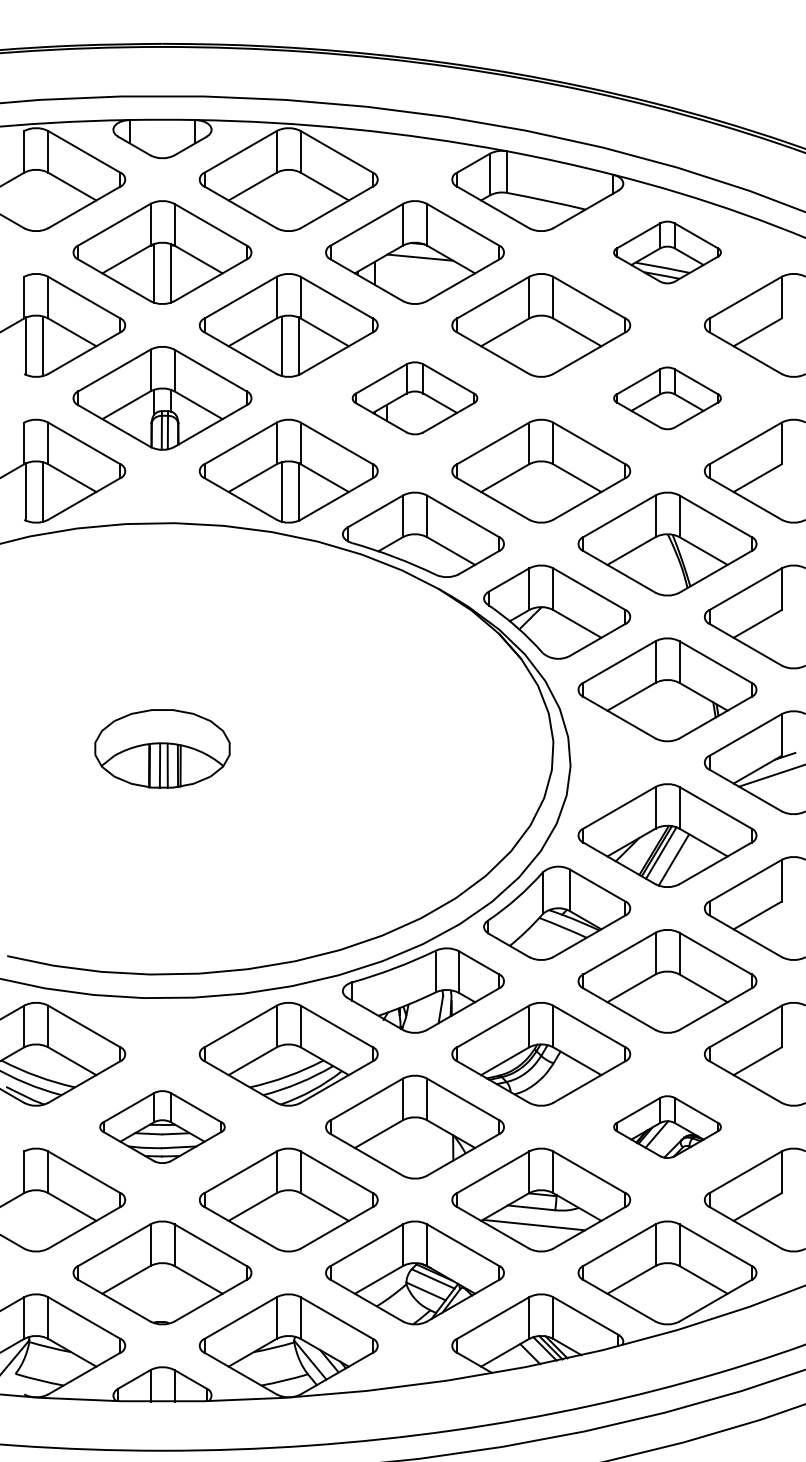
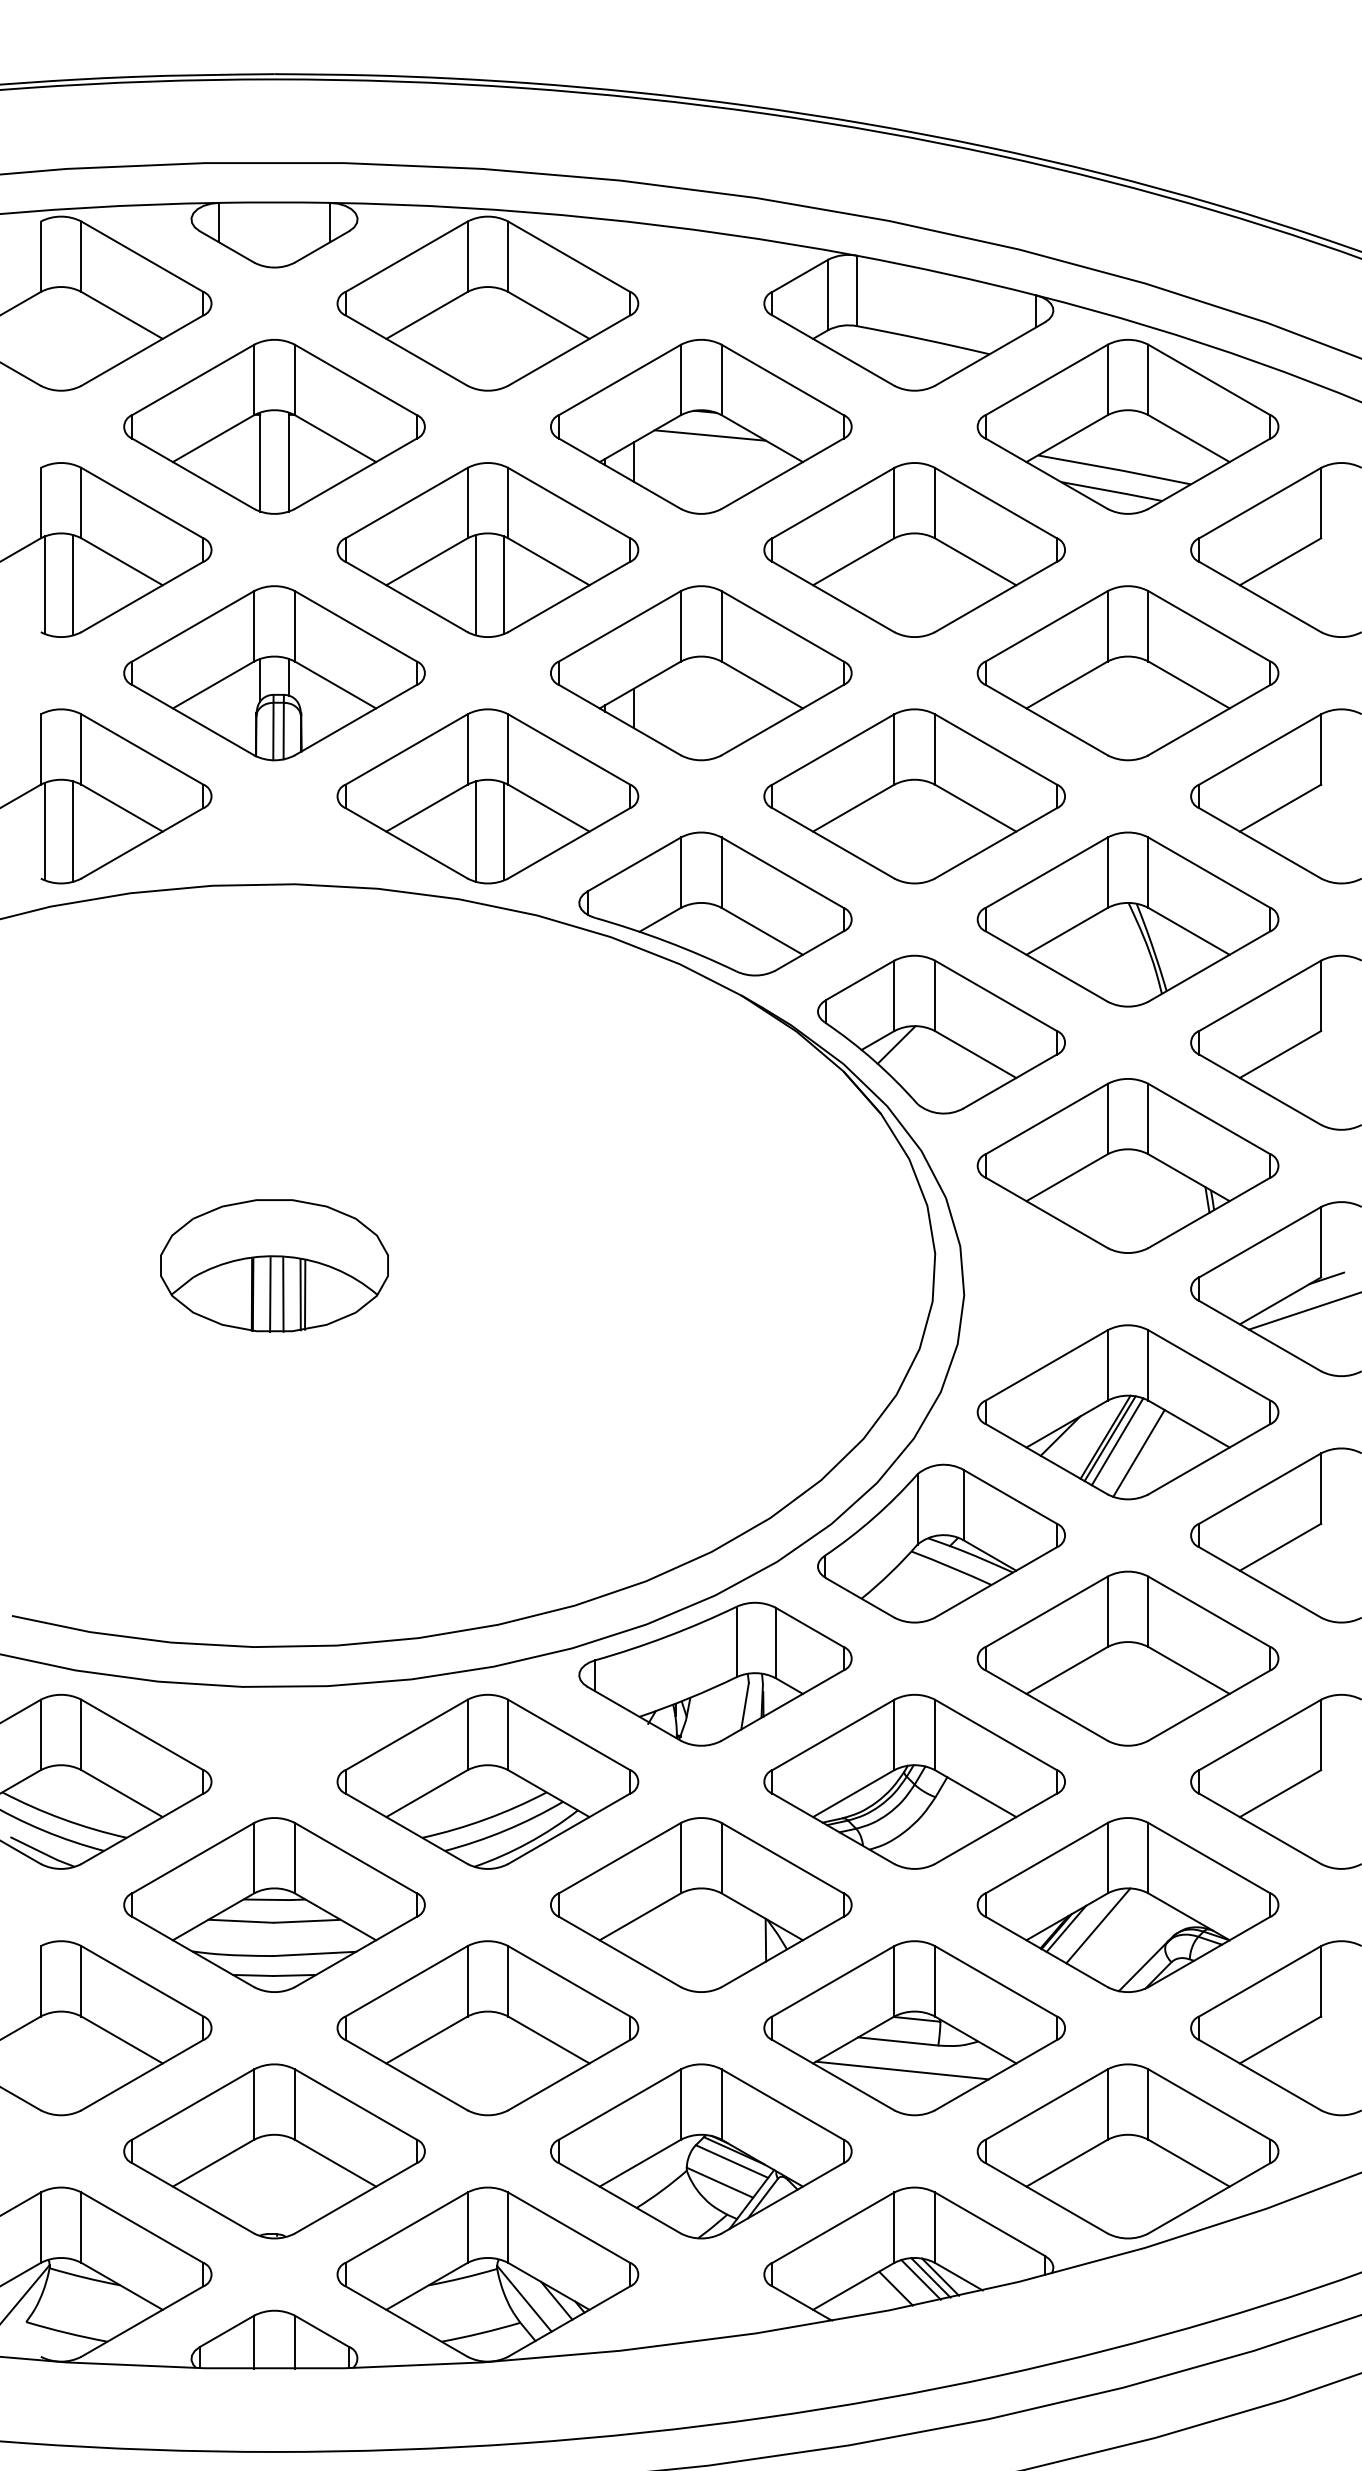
part: (667, 252) -> (1128, 426), size x1.67
part: (414, 398) -> (700, 673), size x1.43
part: (667, 398) -> (1128, 673), size x1.67
part: (162, 1126) -> (274, 1903), size x1.43
part: (667, 1126) -> (1128, 1903), size x1.67

